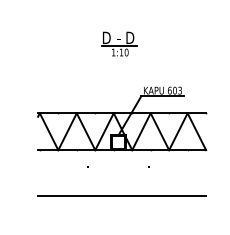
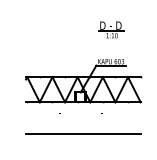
part: (117, 43) -> (110, 29), moved

